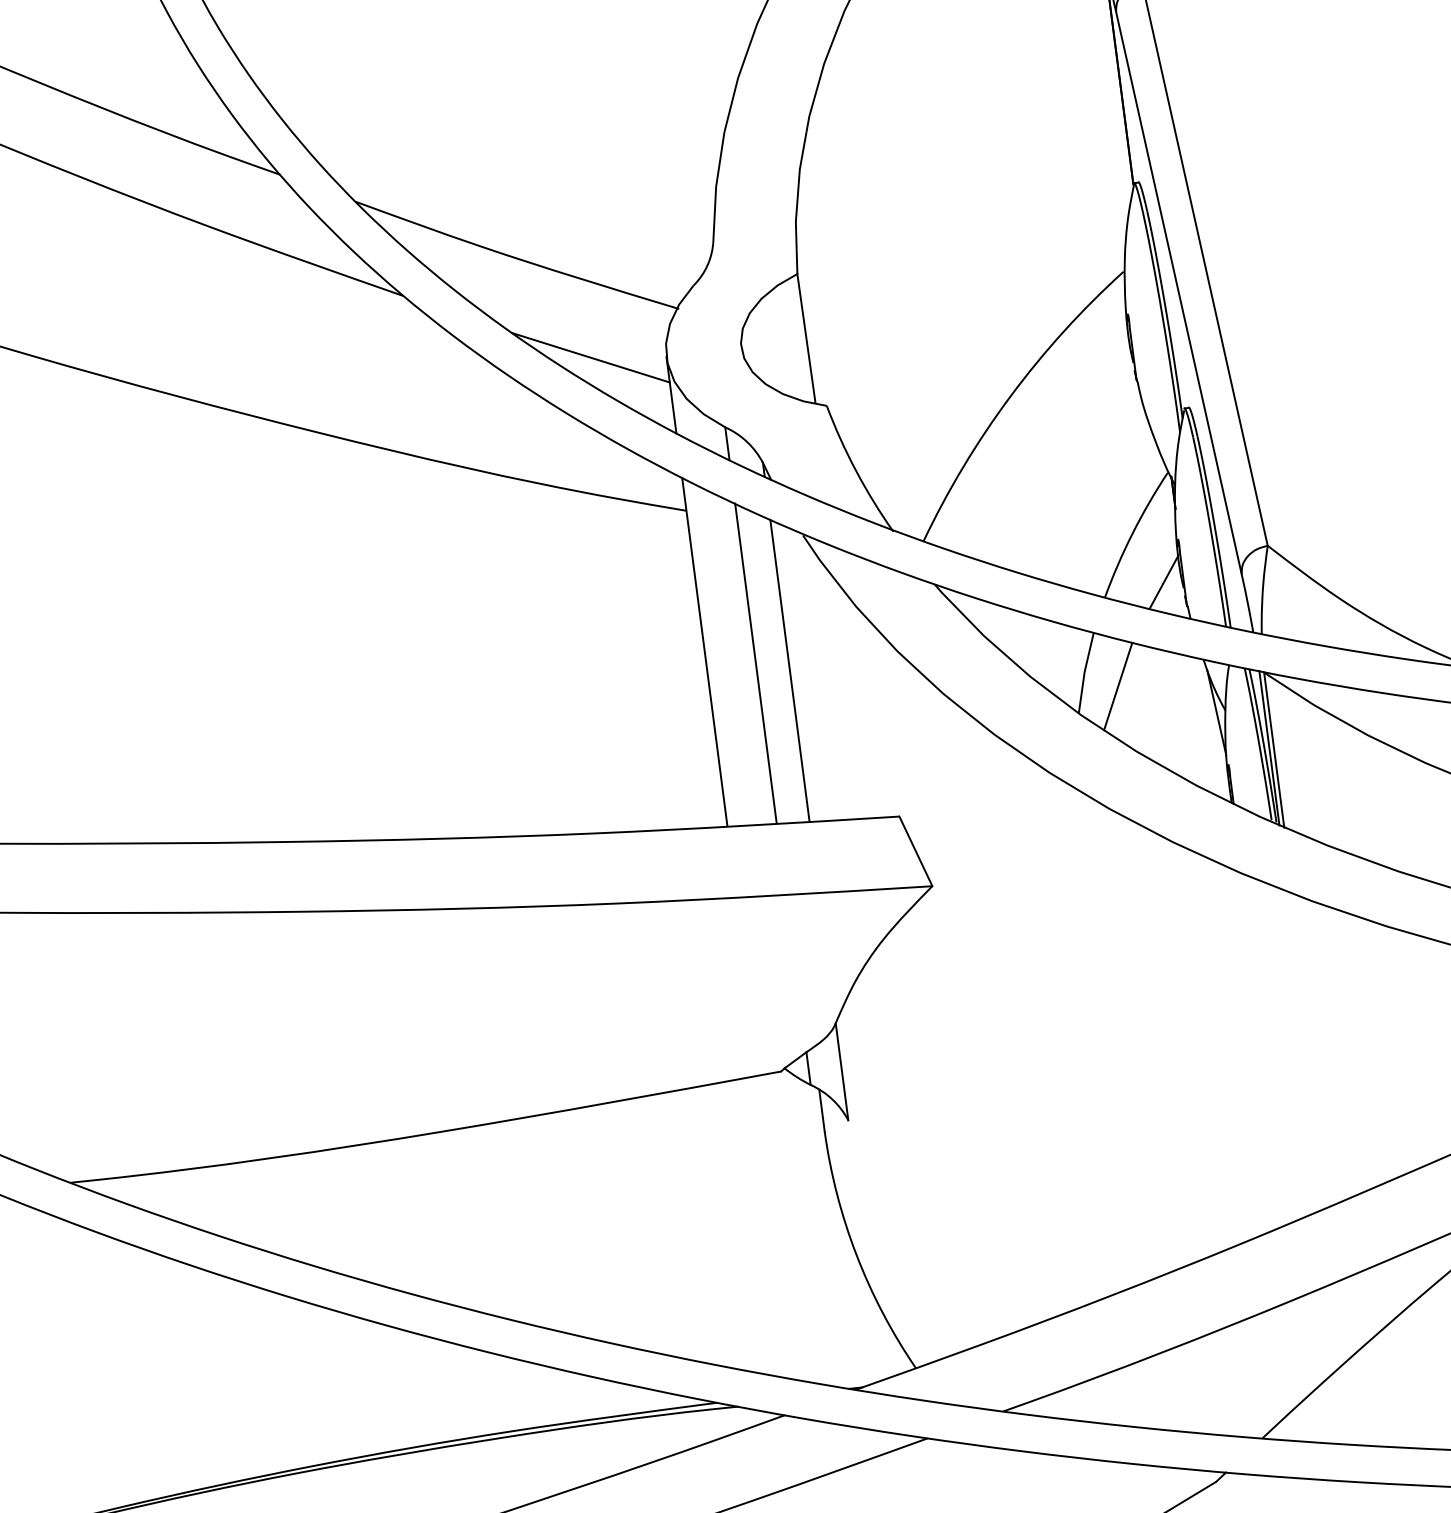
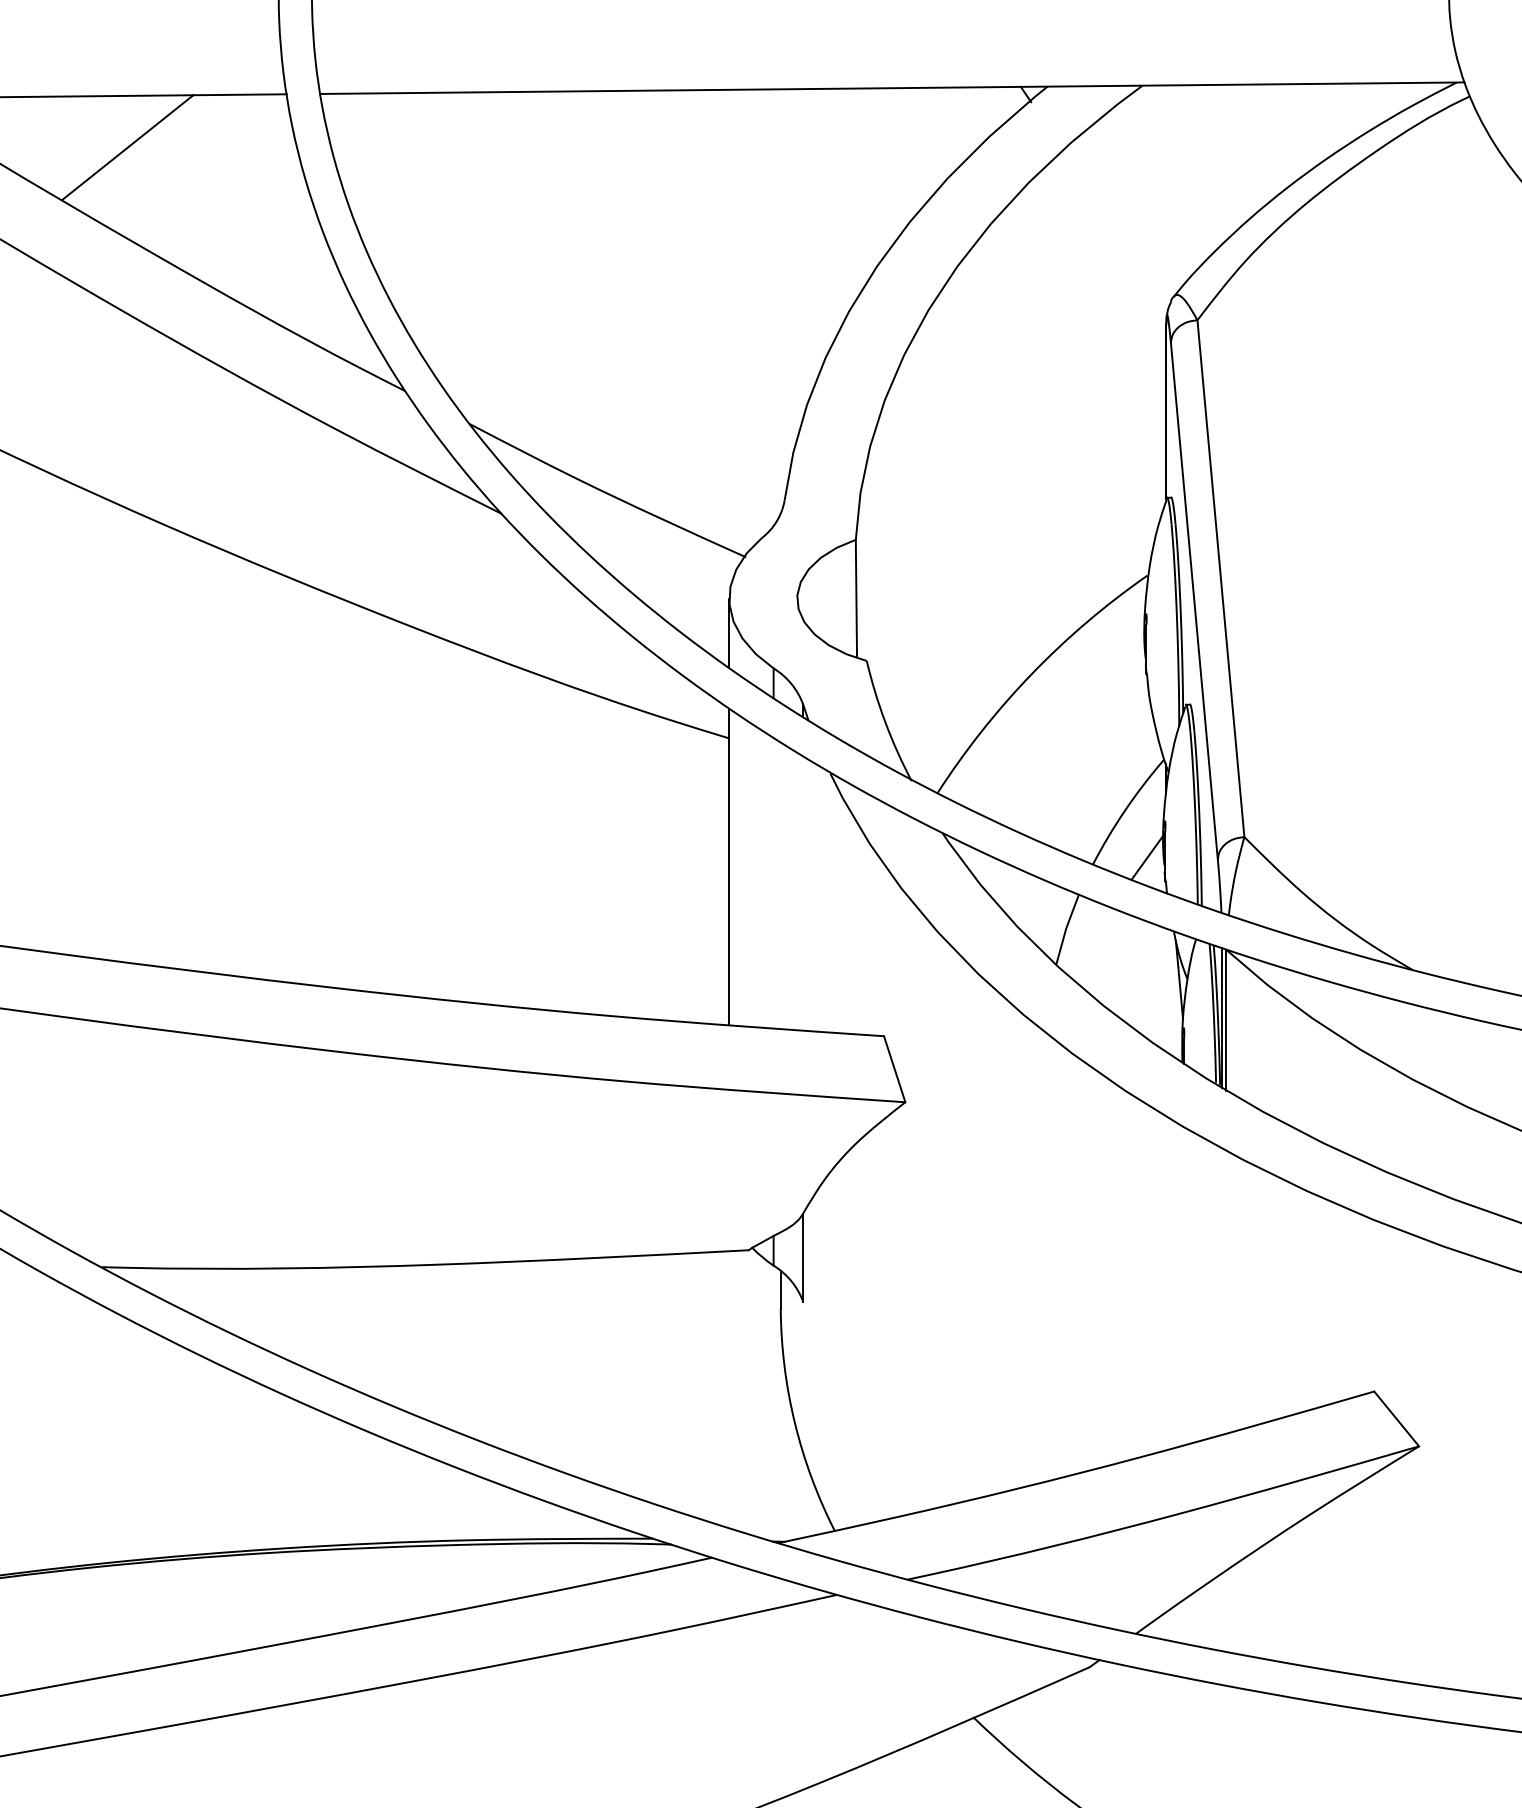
line: (590, 357) -> (661, 590), removed
line: (755, 663) -> (773, 882), removed
line: (790, 670) -> (803, 893), removed
line: (1118, 686) -> (1094, 945), removed

